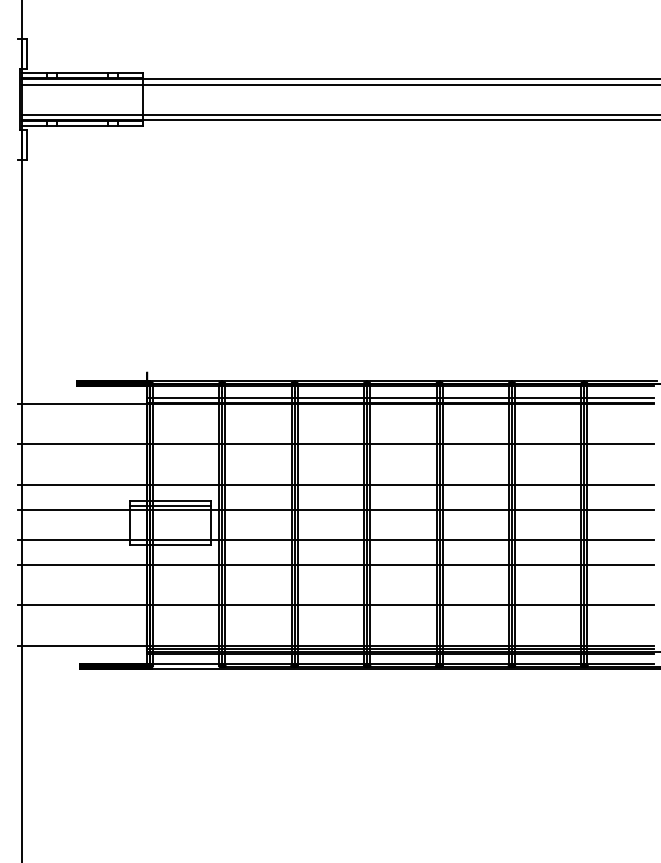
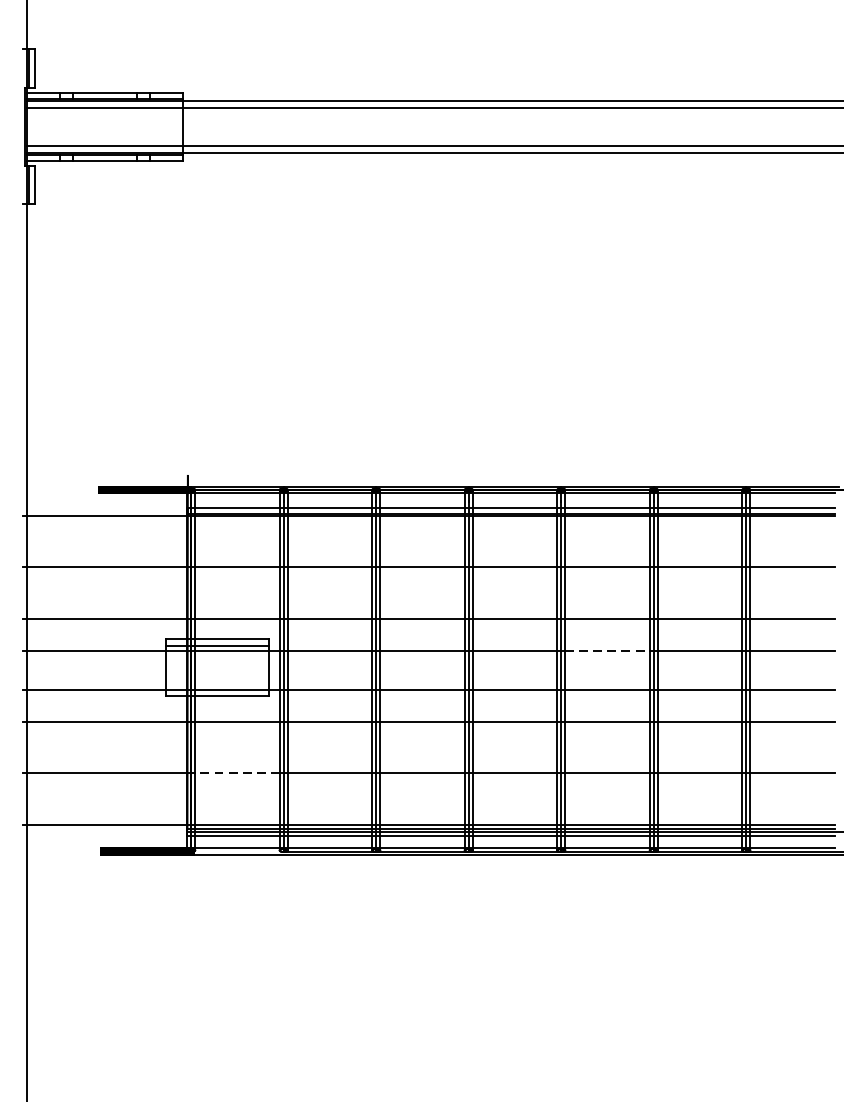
line: (476, 509) -> (608, 650), solid -> dashed
line: (185, 605) -> (236, 773), solid -> dashed

